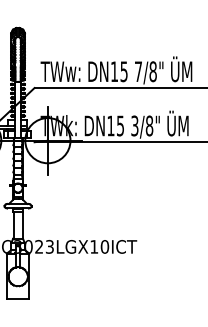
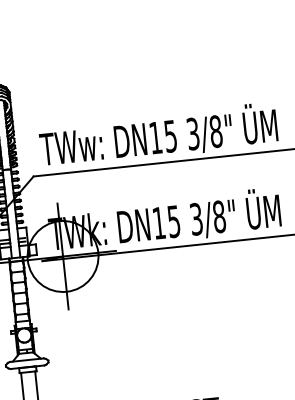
text: (138, 71) -> (193, 133), 7/8" -> 3/8"

